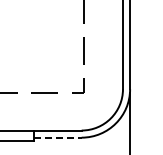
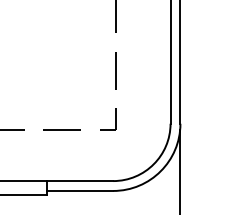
line: (57, 137) -> (79, 190), dashed -> solid

